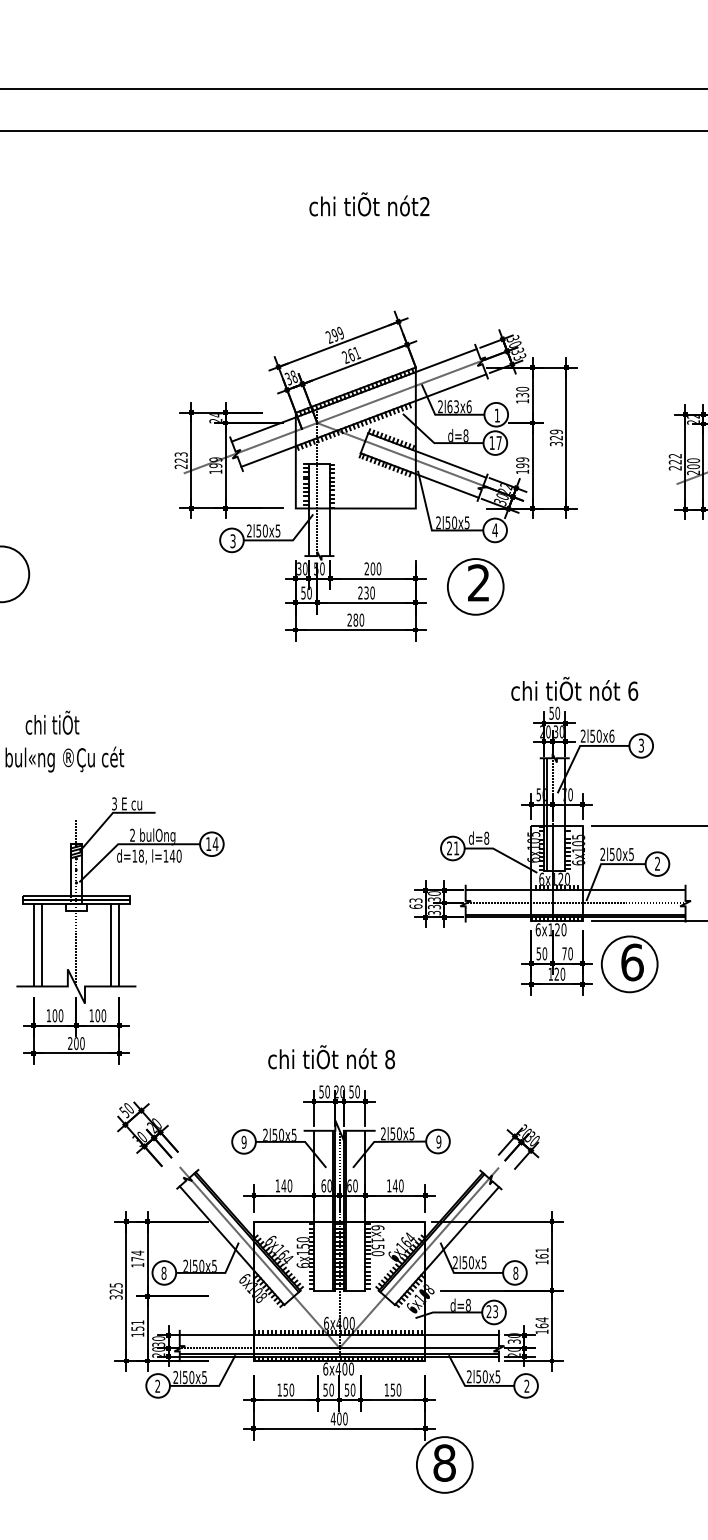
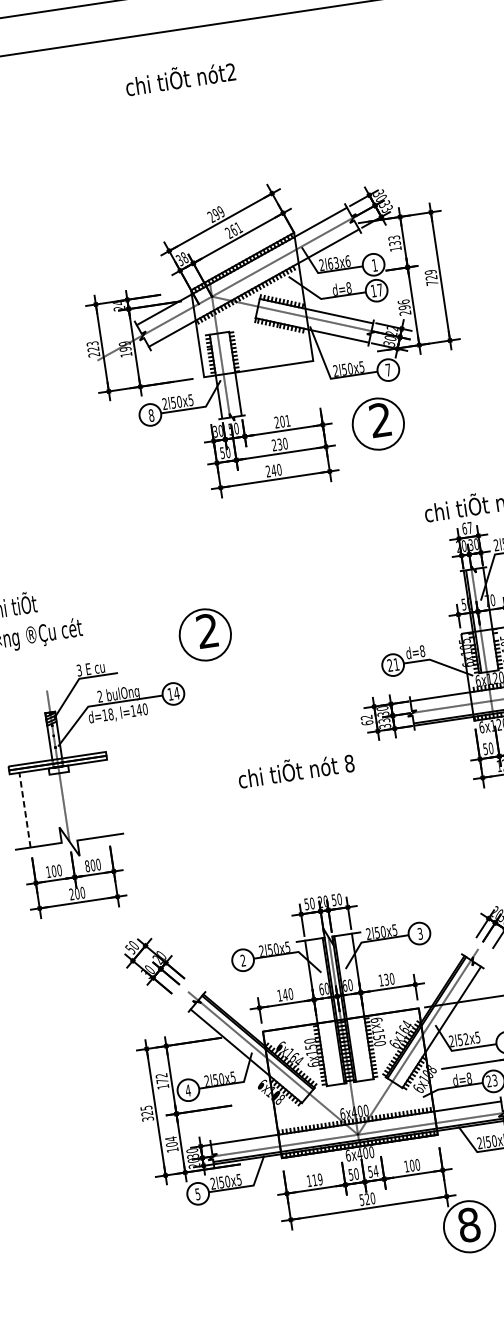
text: (369, 204) -> (180, 77), moved
text: (522, 388) -> (393, 237), 130 -> 133
text: (556, 443) -> (432, 282), 329 -> 729
text: (522, 465) -> (404, 307), 199 -> 296
text: (494, 530) -> (387, 370), 4 -> 7
text: (232, 541) -> (151, 415), 3 -> 8
text: (378, 568) -> (287, 420), 200 -> 201
text: (355, 619) -> (273, 470), 280 -> 240
text: (554, 712) -> (467, 527), 50 -> 67
part: (255, 785) -> (205, 634), added
text: (416, 900) -> (367, 717), 63 -> 62
line: (33, 944) -> (24, 809), solid -> dashed
line: (42, 945) -> (33, 809), removed
line: (110, 945) -> (95, 799), removed
line: (119, 945) -> (103, 798), removed
text: (91, 1015) -> (87, 866), 100 -> 800
text: (331, 1057) -> (295, 769), moved
text: (438, 1141) -> (419, 933), 9 -> 3
text: (243, 1142) -> (242, 960), 9 -> 2
text: (394, 1185) -> (385, 979), 140 -> 130
text: (137, 1252) -> (161, 1075), 174 -> 172
text: (471, 1262) -> (466, 1039), 2l50x5 -> 2l52x5
text: (163, 1272) -> (187, 1089), 8 -> 4
text: (137, 1325) -> (171, 1141), 151 -> 104
text: (157, 1385) -> (197, 1193), 2 -> 5
text: (288, 1389) -> (317, 1179), 150 -> 119
text: (352, 1389) -> (375, 1170), 50 -> 54
text: (392, 1389) -> (411, 1165), 150 -> 100
text: (335, 1418) -> (363, 1199), 400 -> 520

